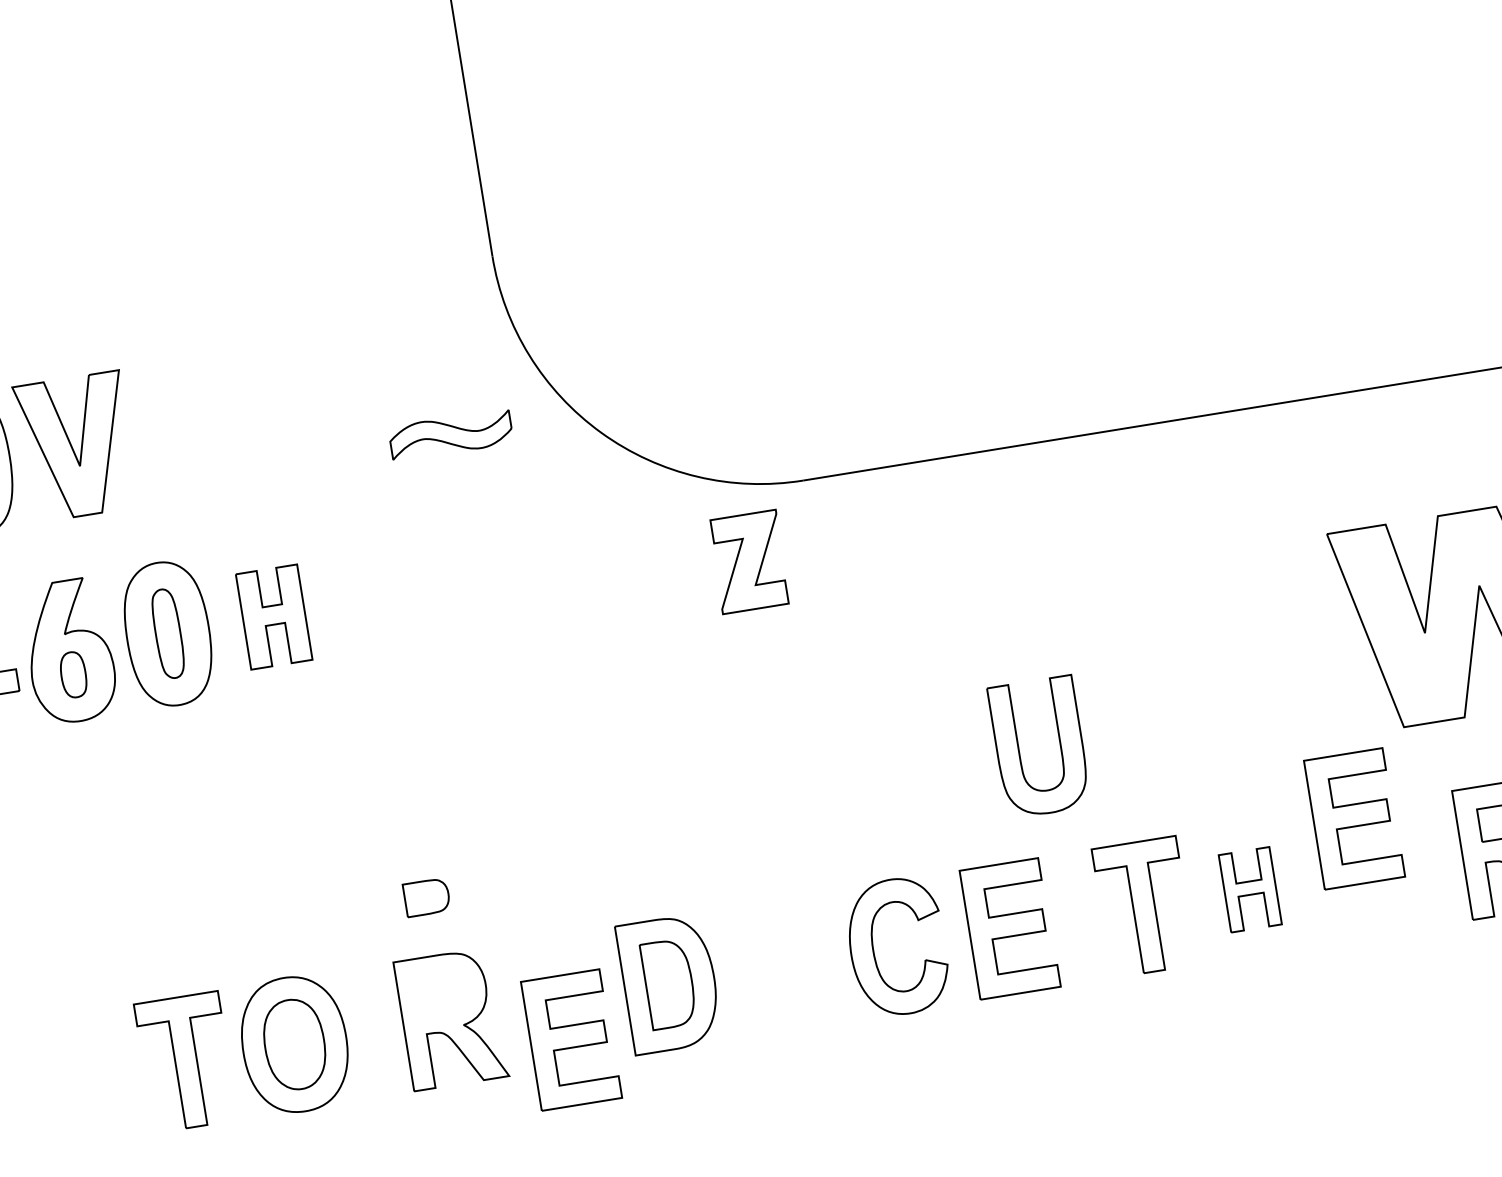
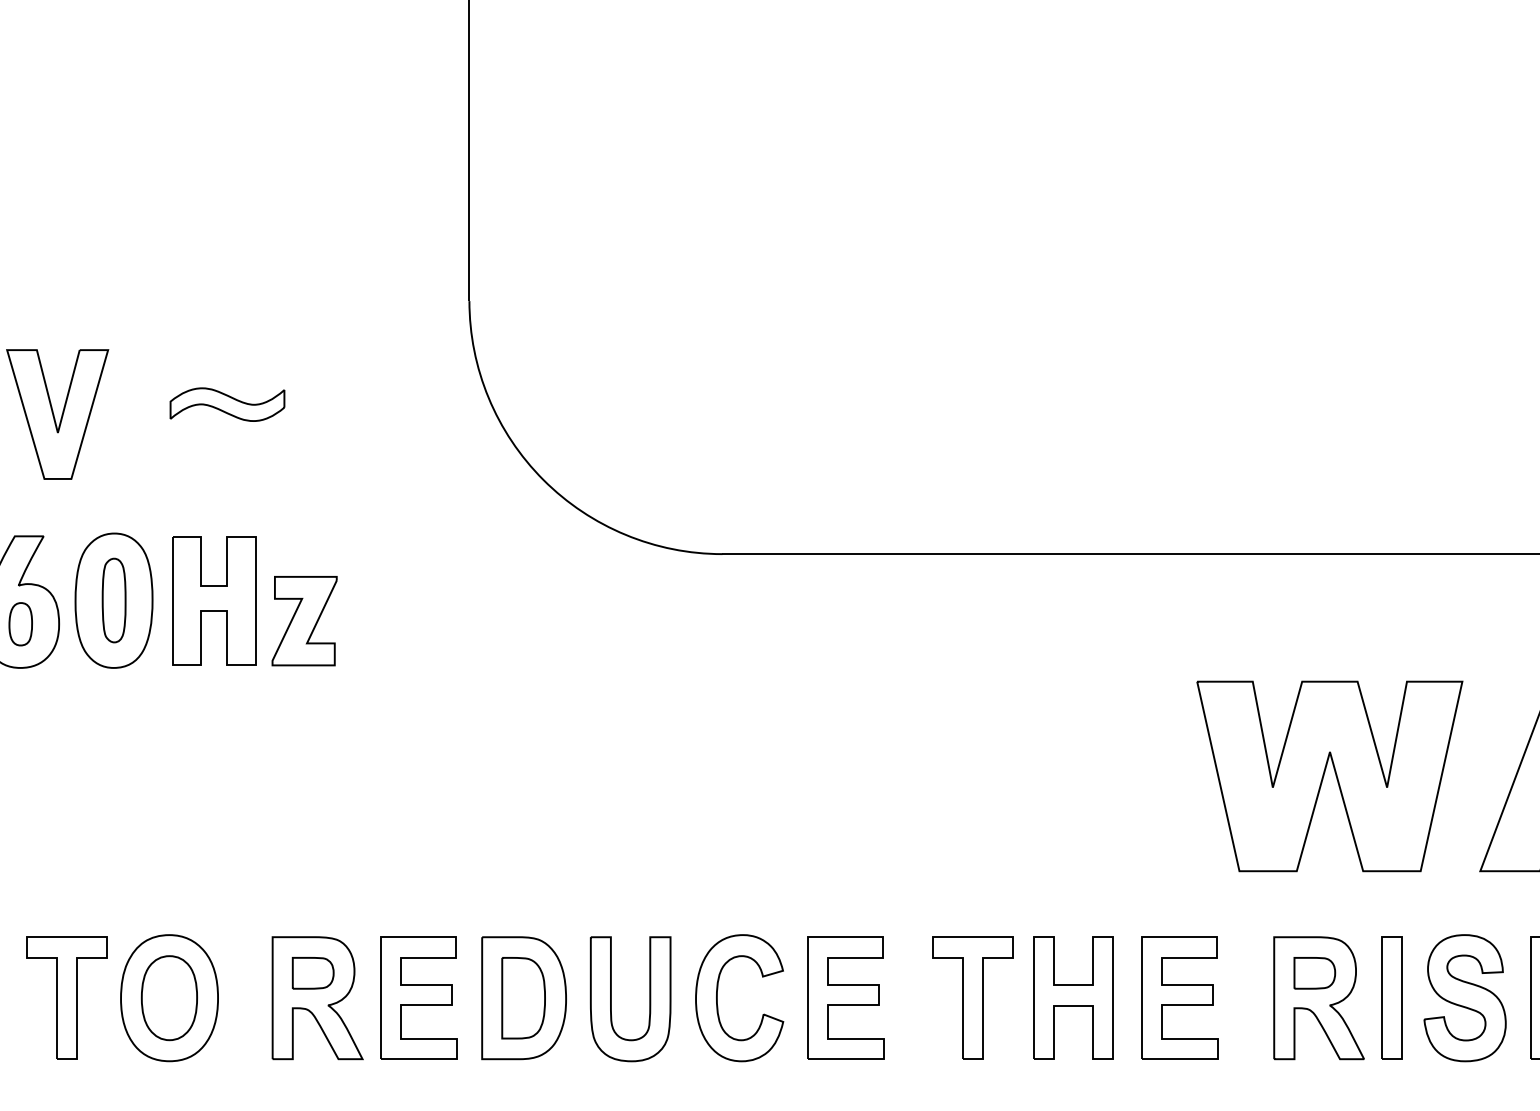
part: (450, 434) -> (227, 404), moved
part: (749, 562) -> (304, 621), moved
part: (274, 616) -> (214, 600), size x1.43
part: (1019, 750) -> (611, 999), moved
part: (1353, 818) -> (1179, 997), moved
part: (1250, 889) -> (1073, 997), size x1.67
part: (426, 897) -> (312, 973), moved
part: (570, 1039) -> (418, 997), moved

